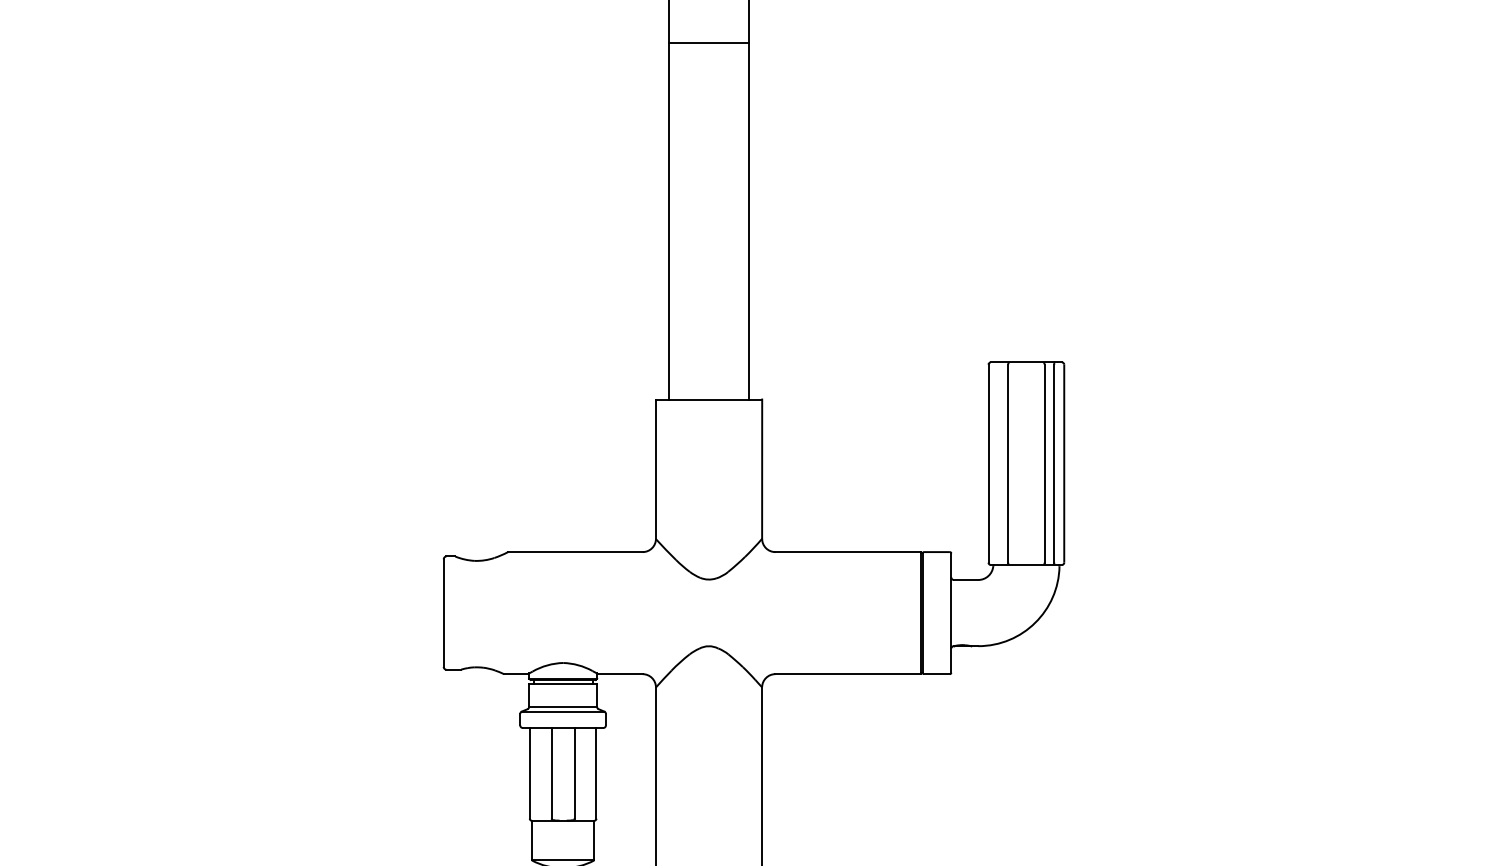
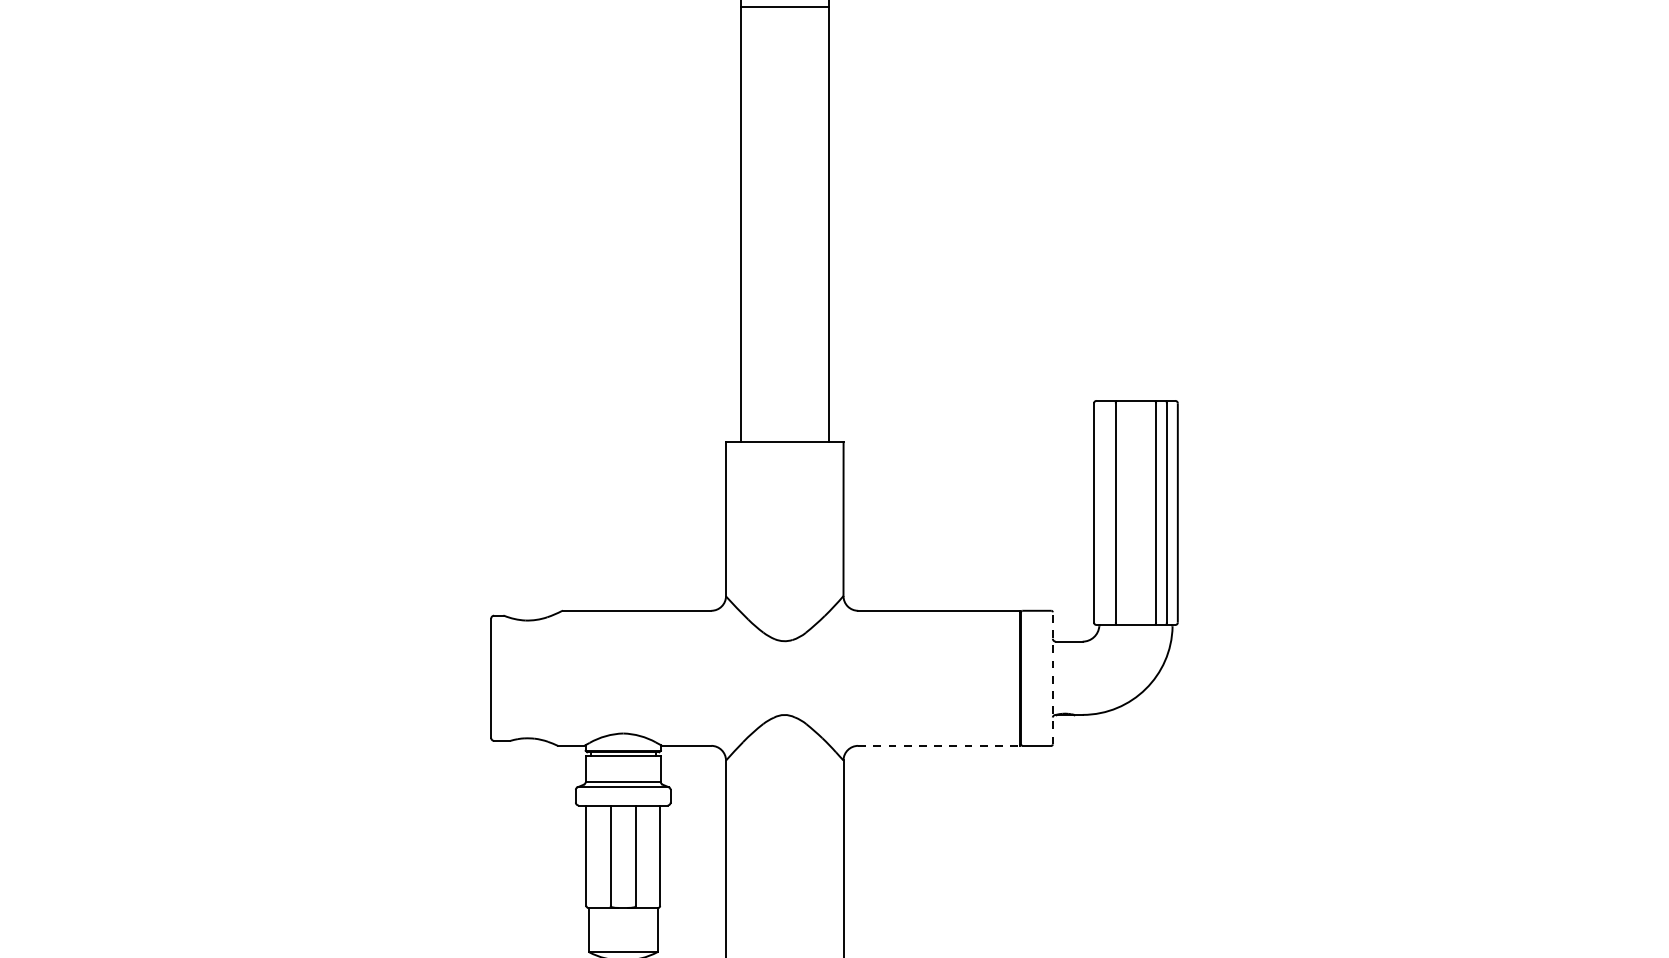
line: (709, 43) -> (785, 7), moved
line: (951, 613) -> (1053, 678), solid -> dashed
line: (848, 674) -> (939, 746), solid -> dashed

